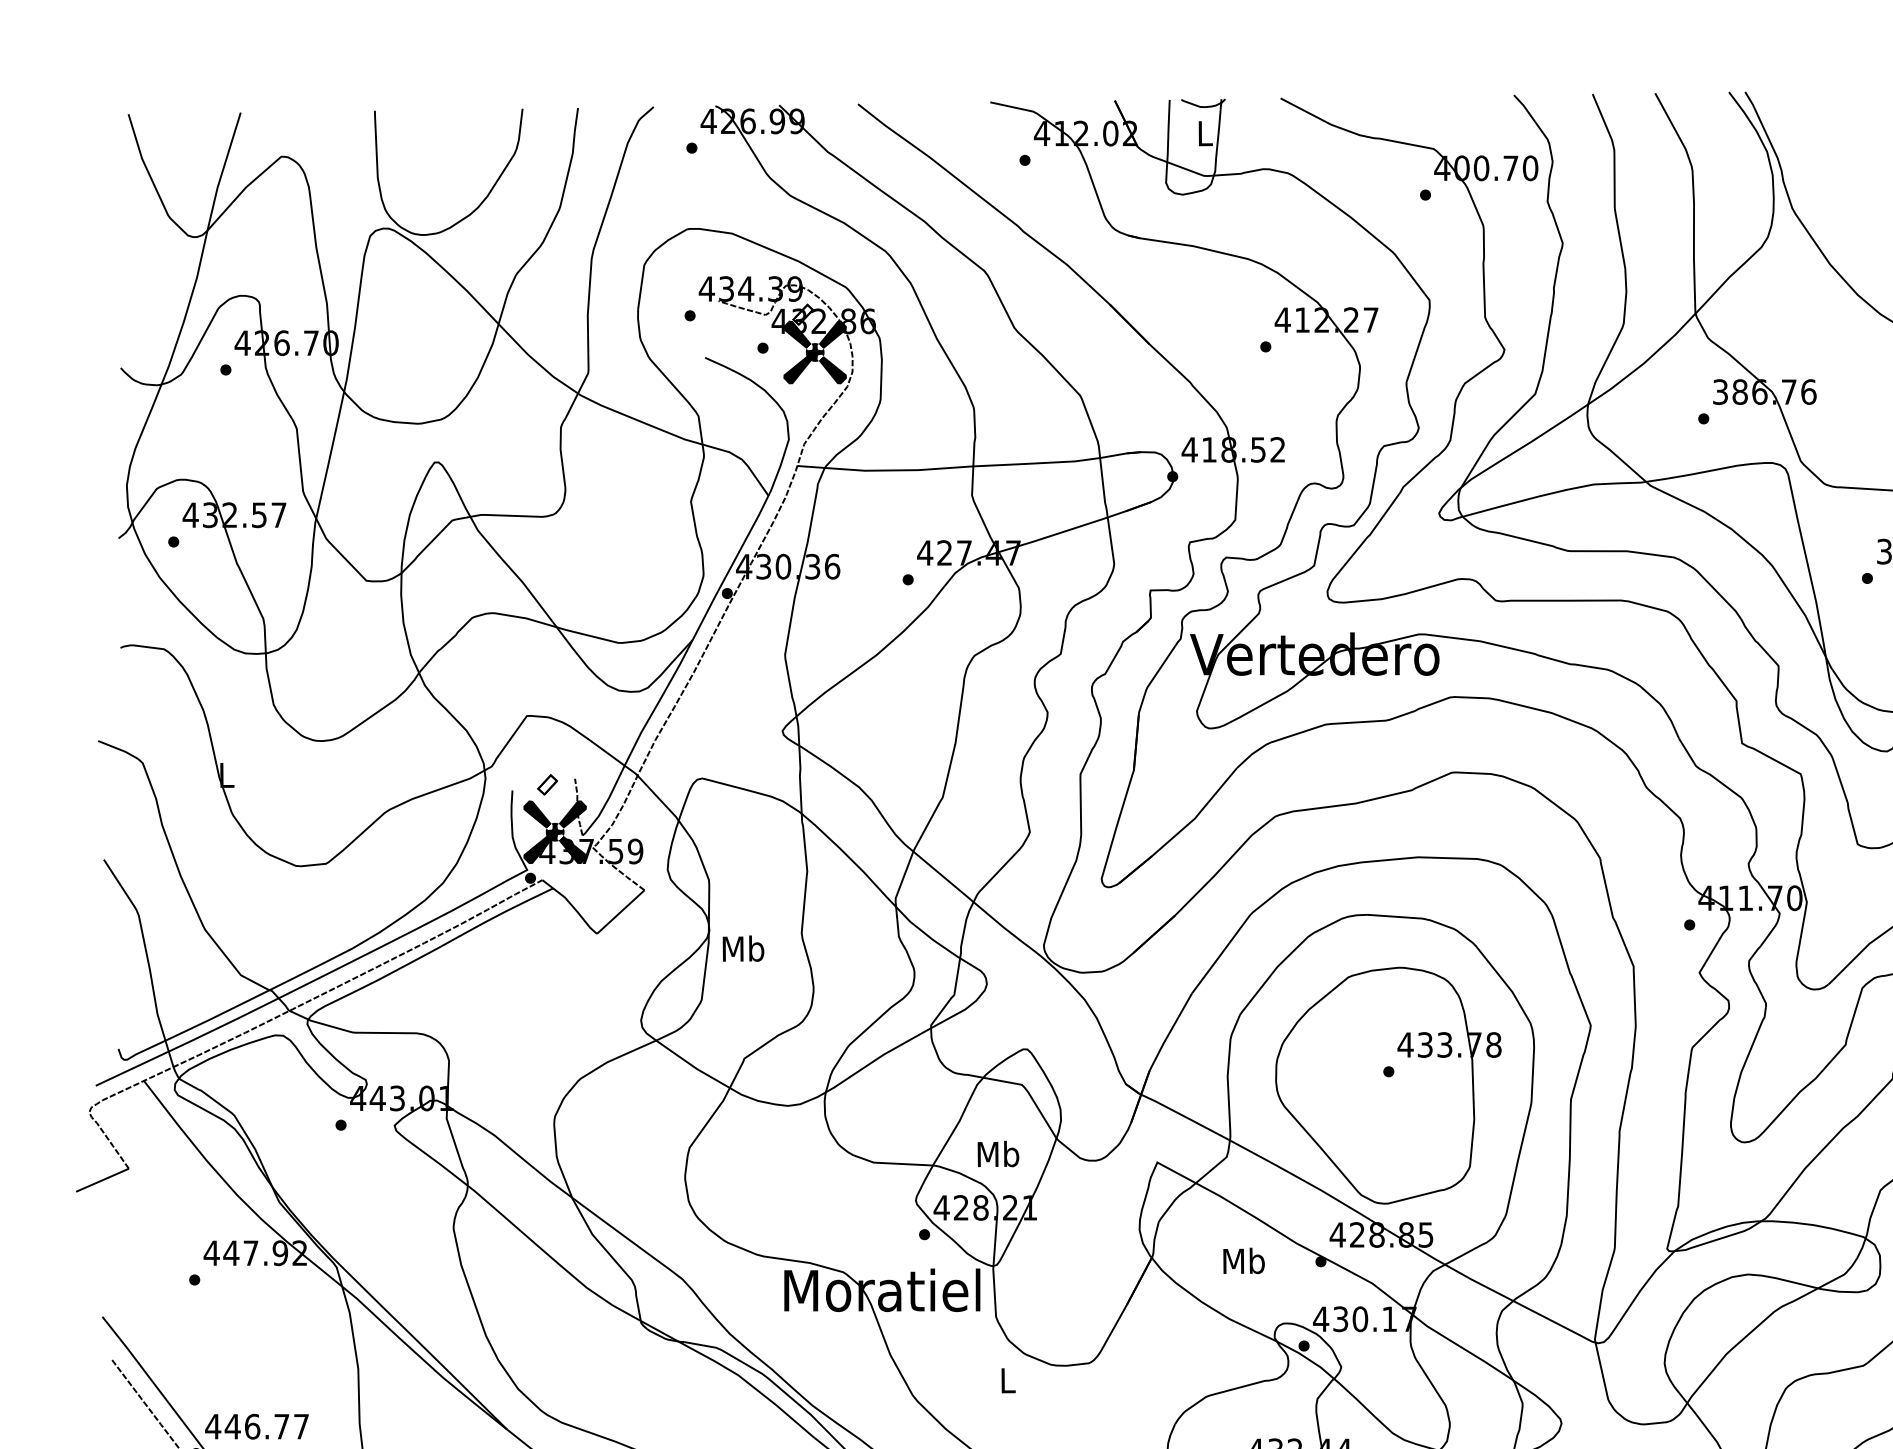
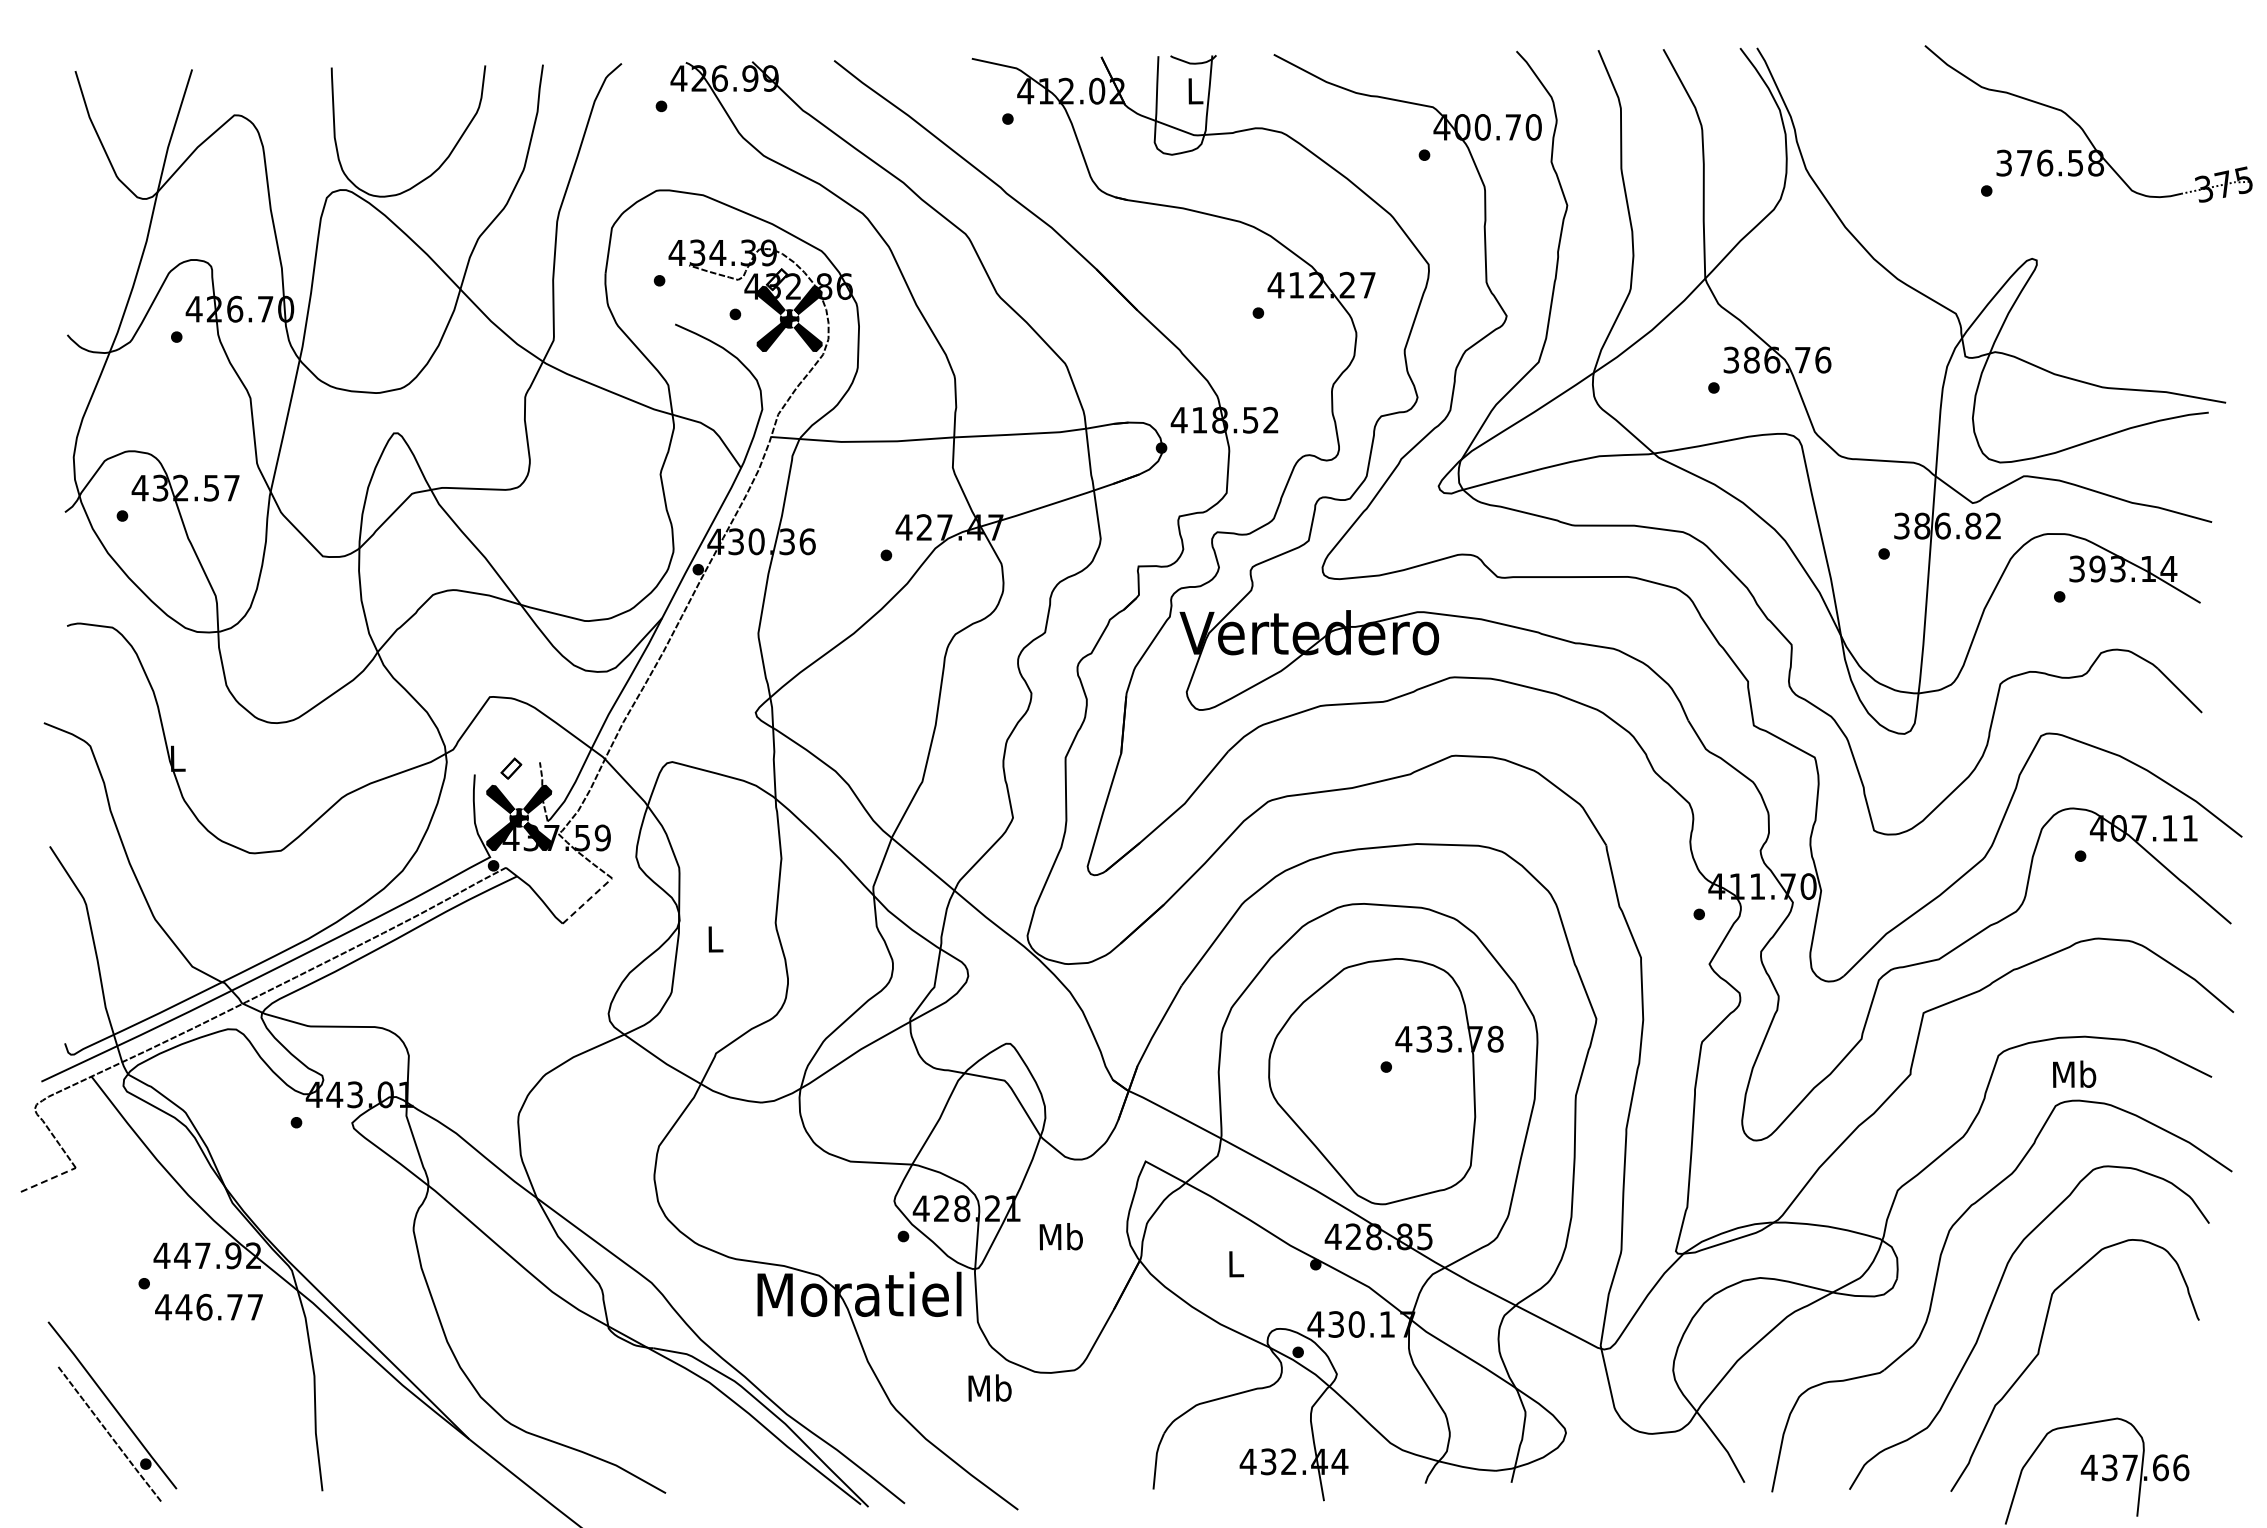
line: (620, 912) -> (587, 901), solid -> dashed
text: (742, 948) -> (714, 938), Mb -> L
text: (997, 1153) -> (1060, 1236), moved
line: (102, 1179) -> (48, 1179), solid -> dashed
text: (1243, 1260) -> (1235, 1263), Mb -> L
text: (1007, 1379) -> (989, 1387), L -> Mb
text: (256, 1425) -> (208, 1306), moved

